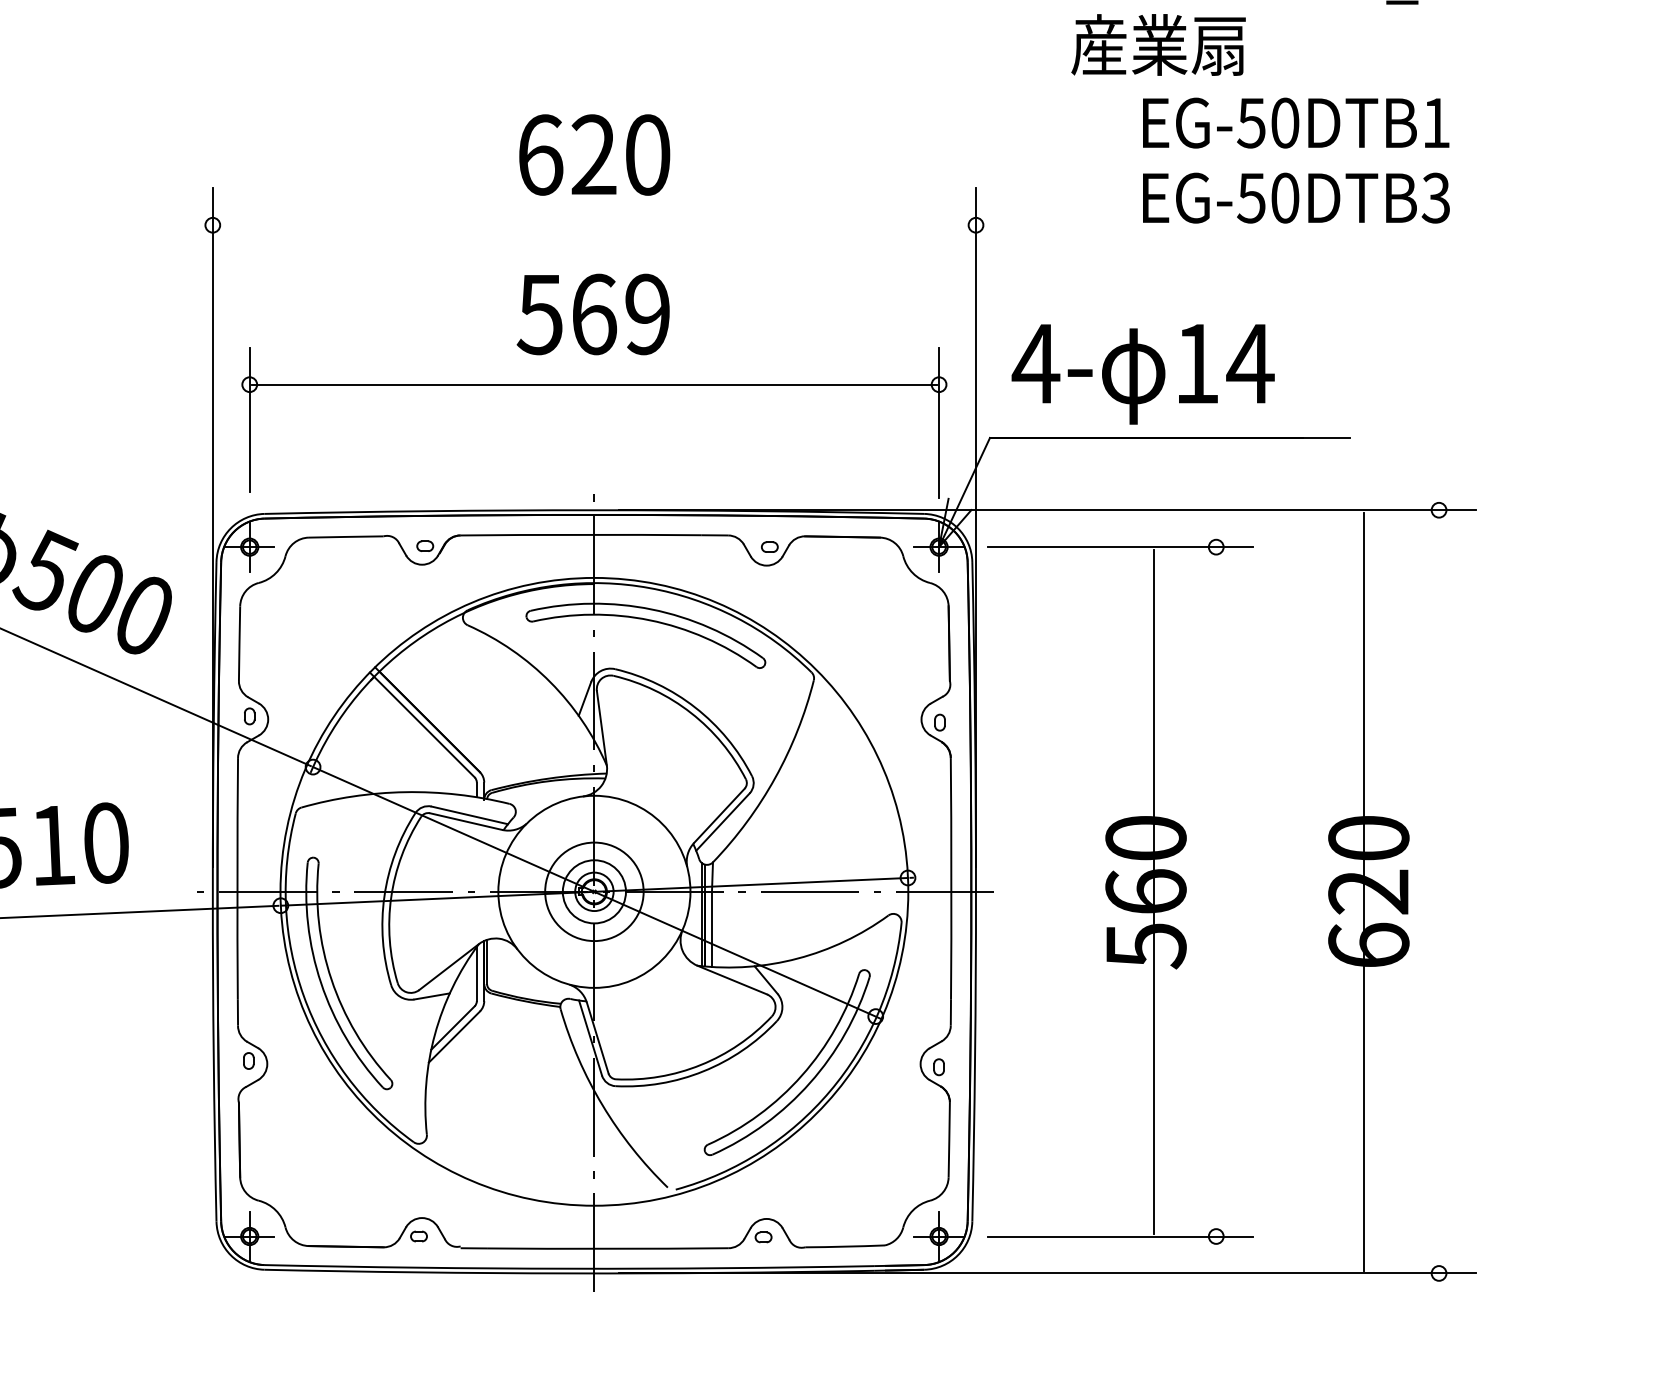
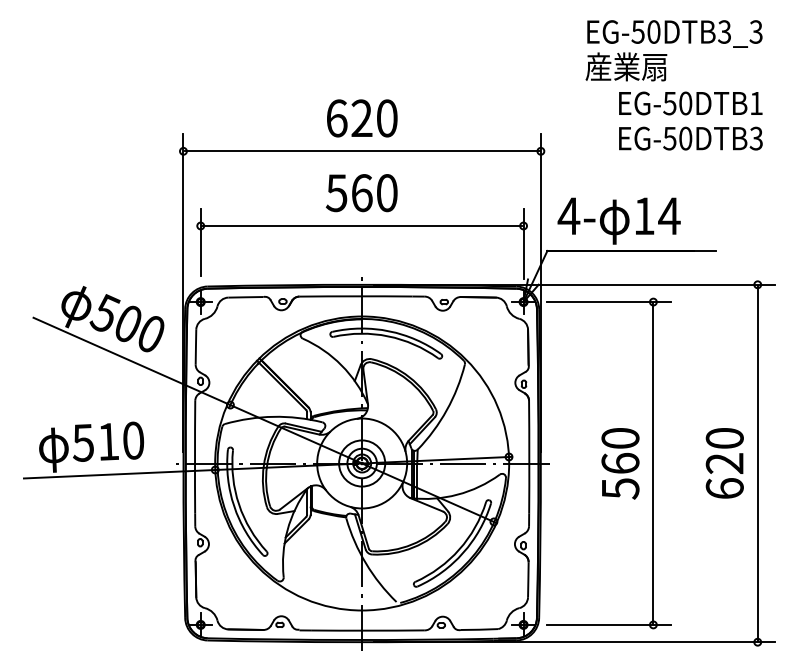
line: (592, 225) -> (361, 151), added
text: (646, 315) -> (386, 193), 569 -> 560
line: (1154, 891) -> (653, 463), moved
line: (1363, 891) -> (757, 463), moved

